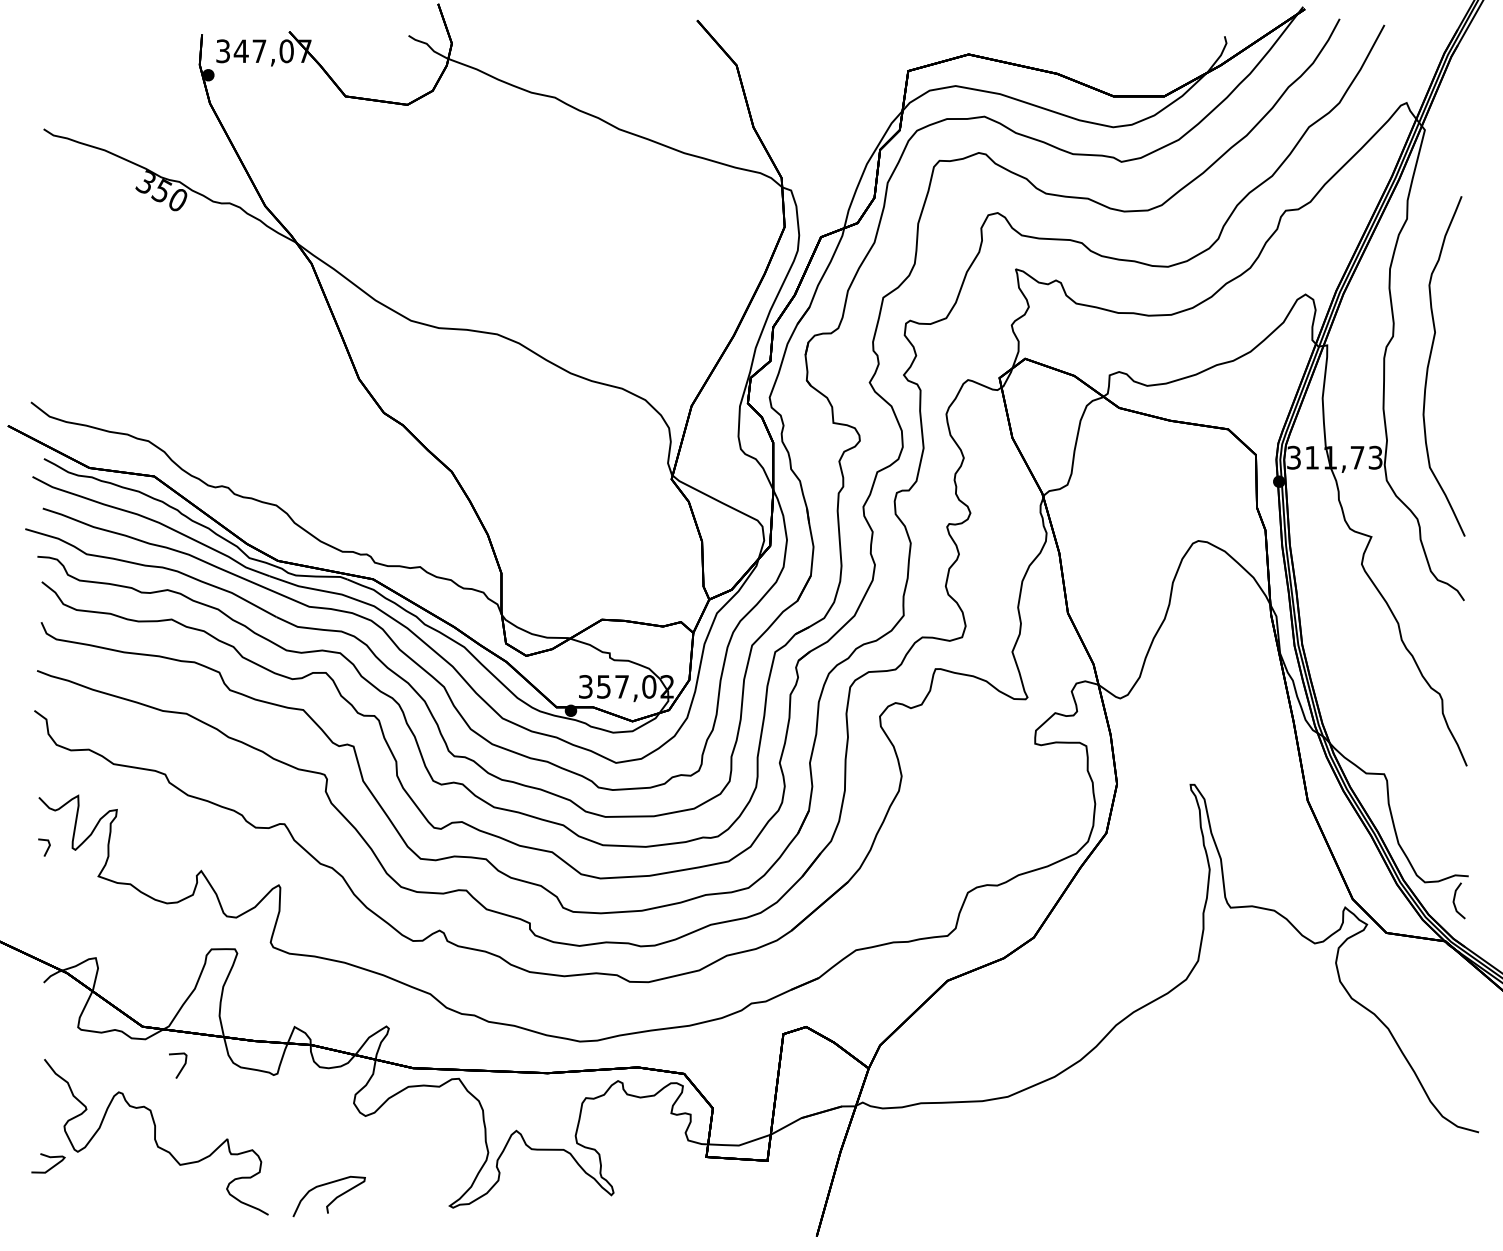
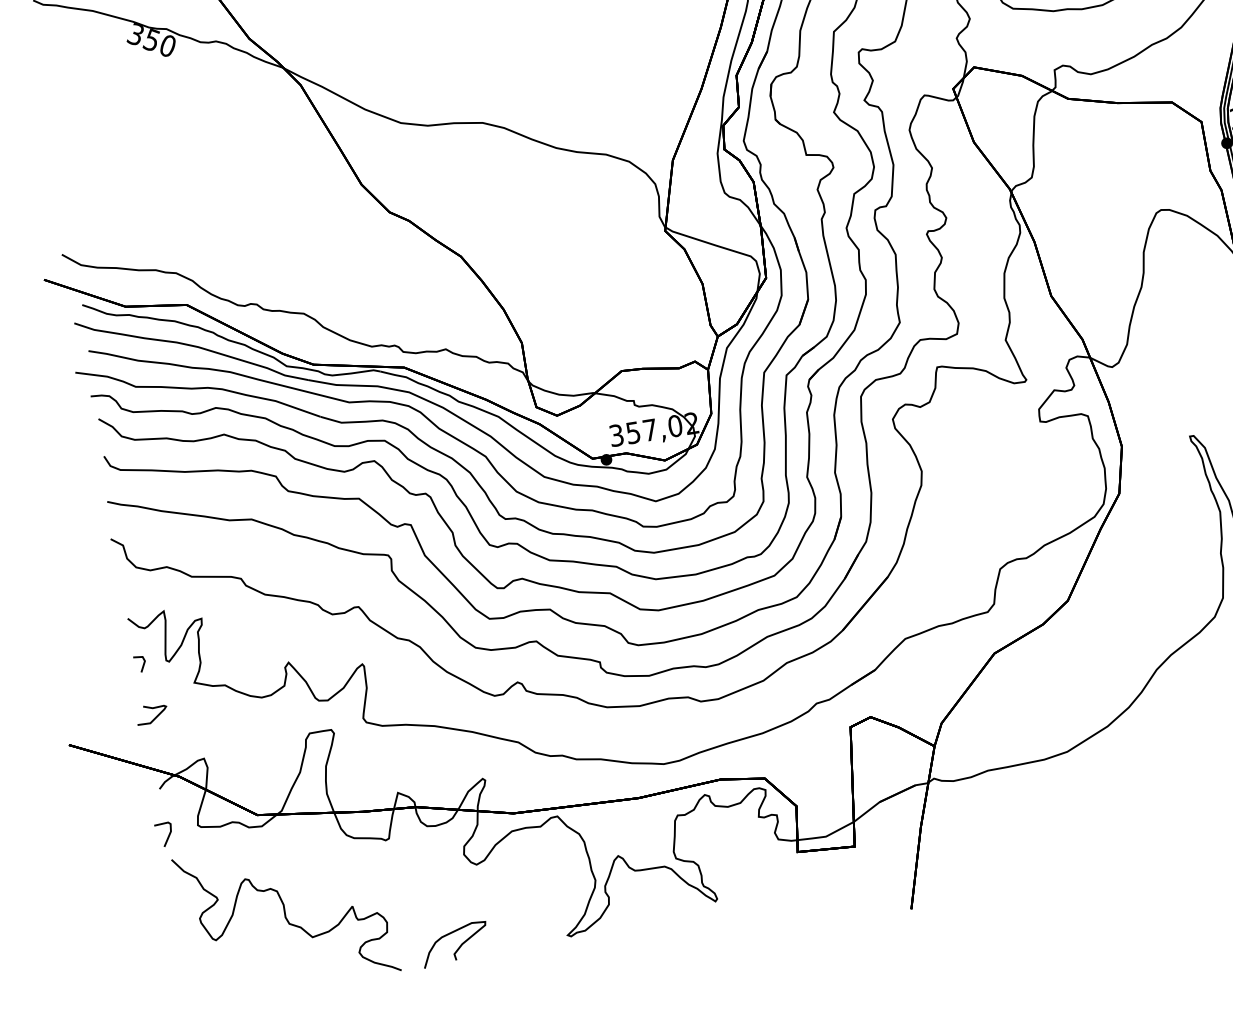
line: (181, 1067) -> (167, 835), moved
curve: (50, 1167) -> (154, 717), moved

